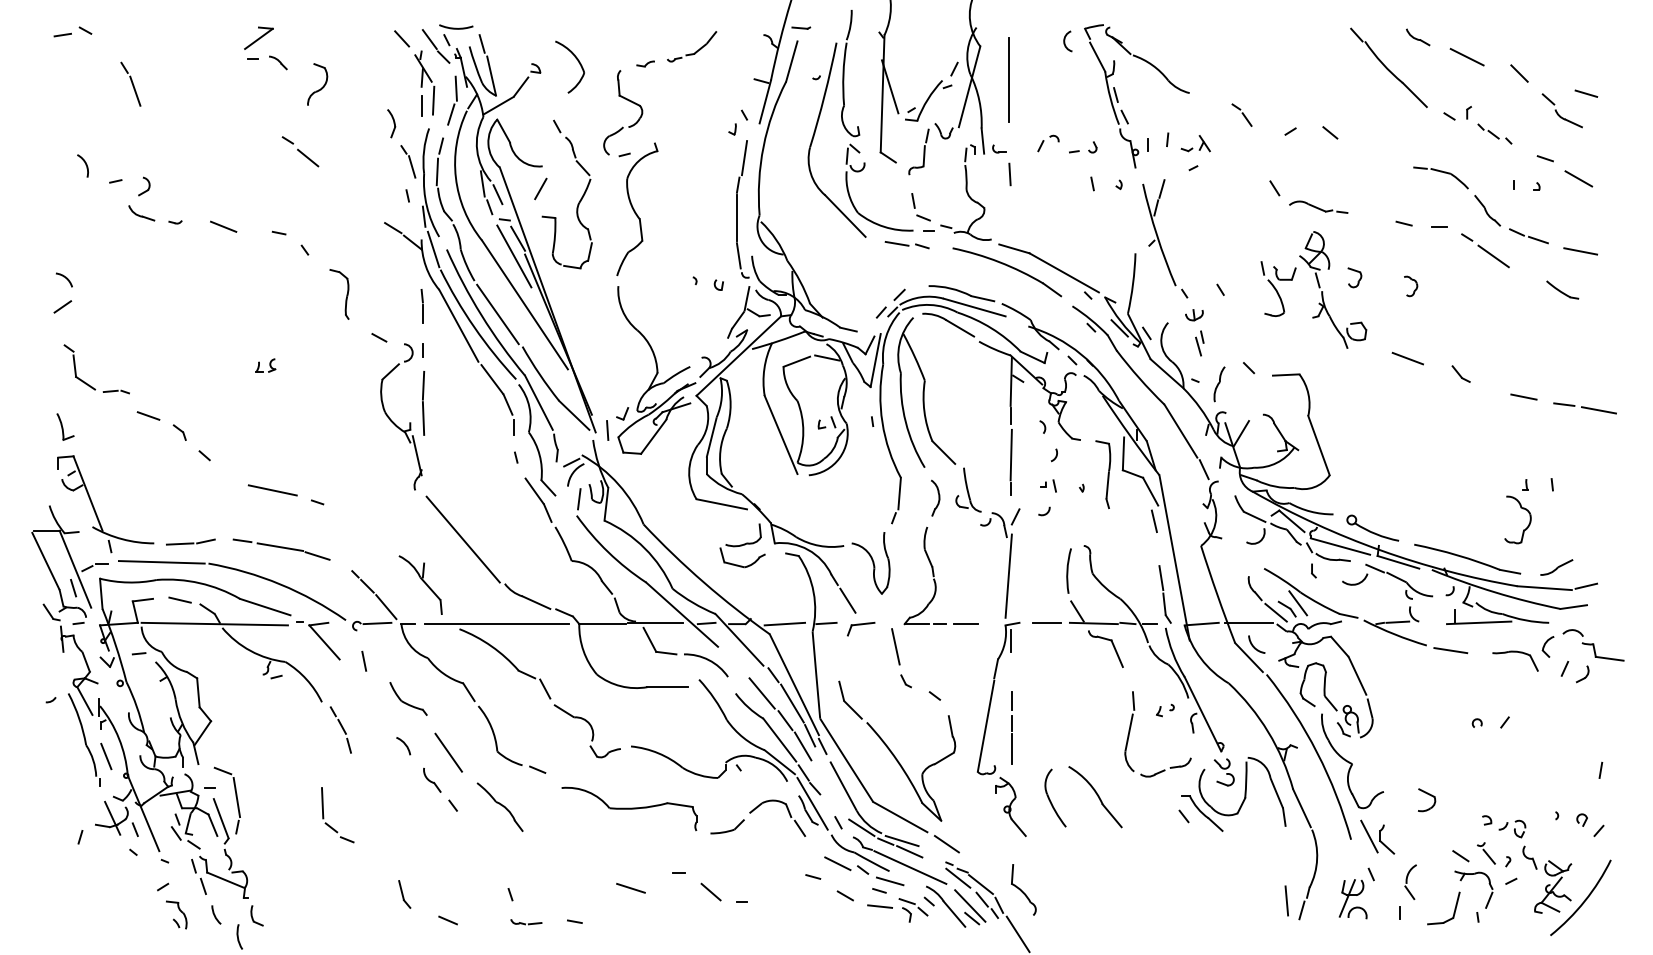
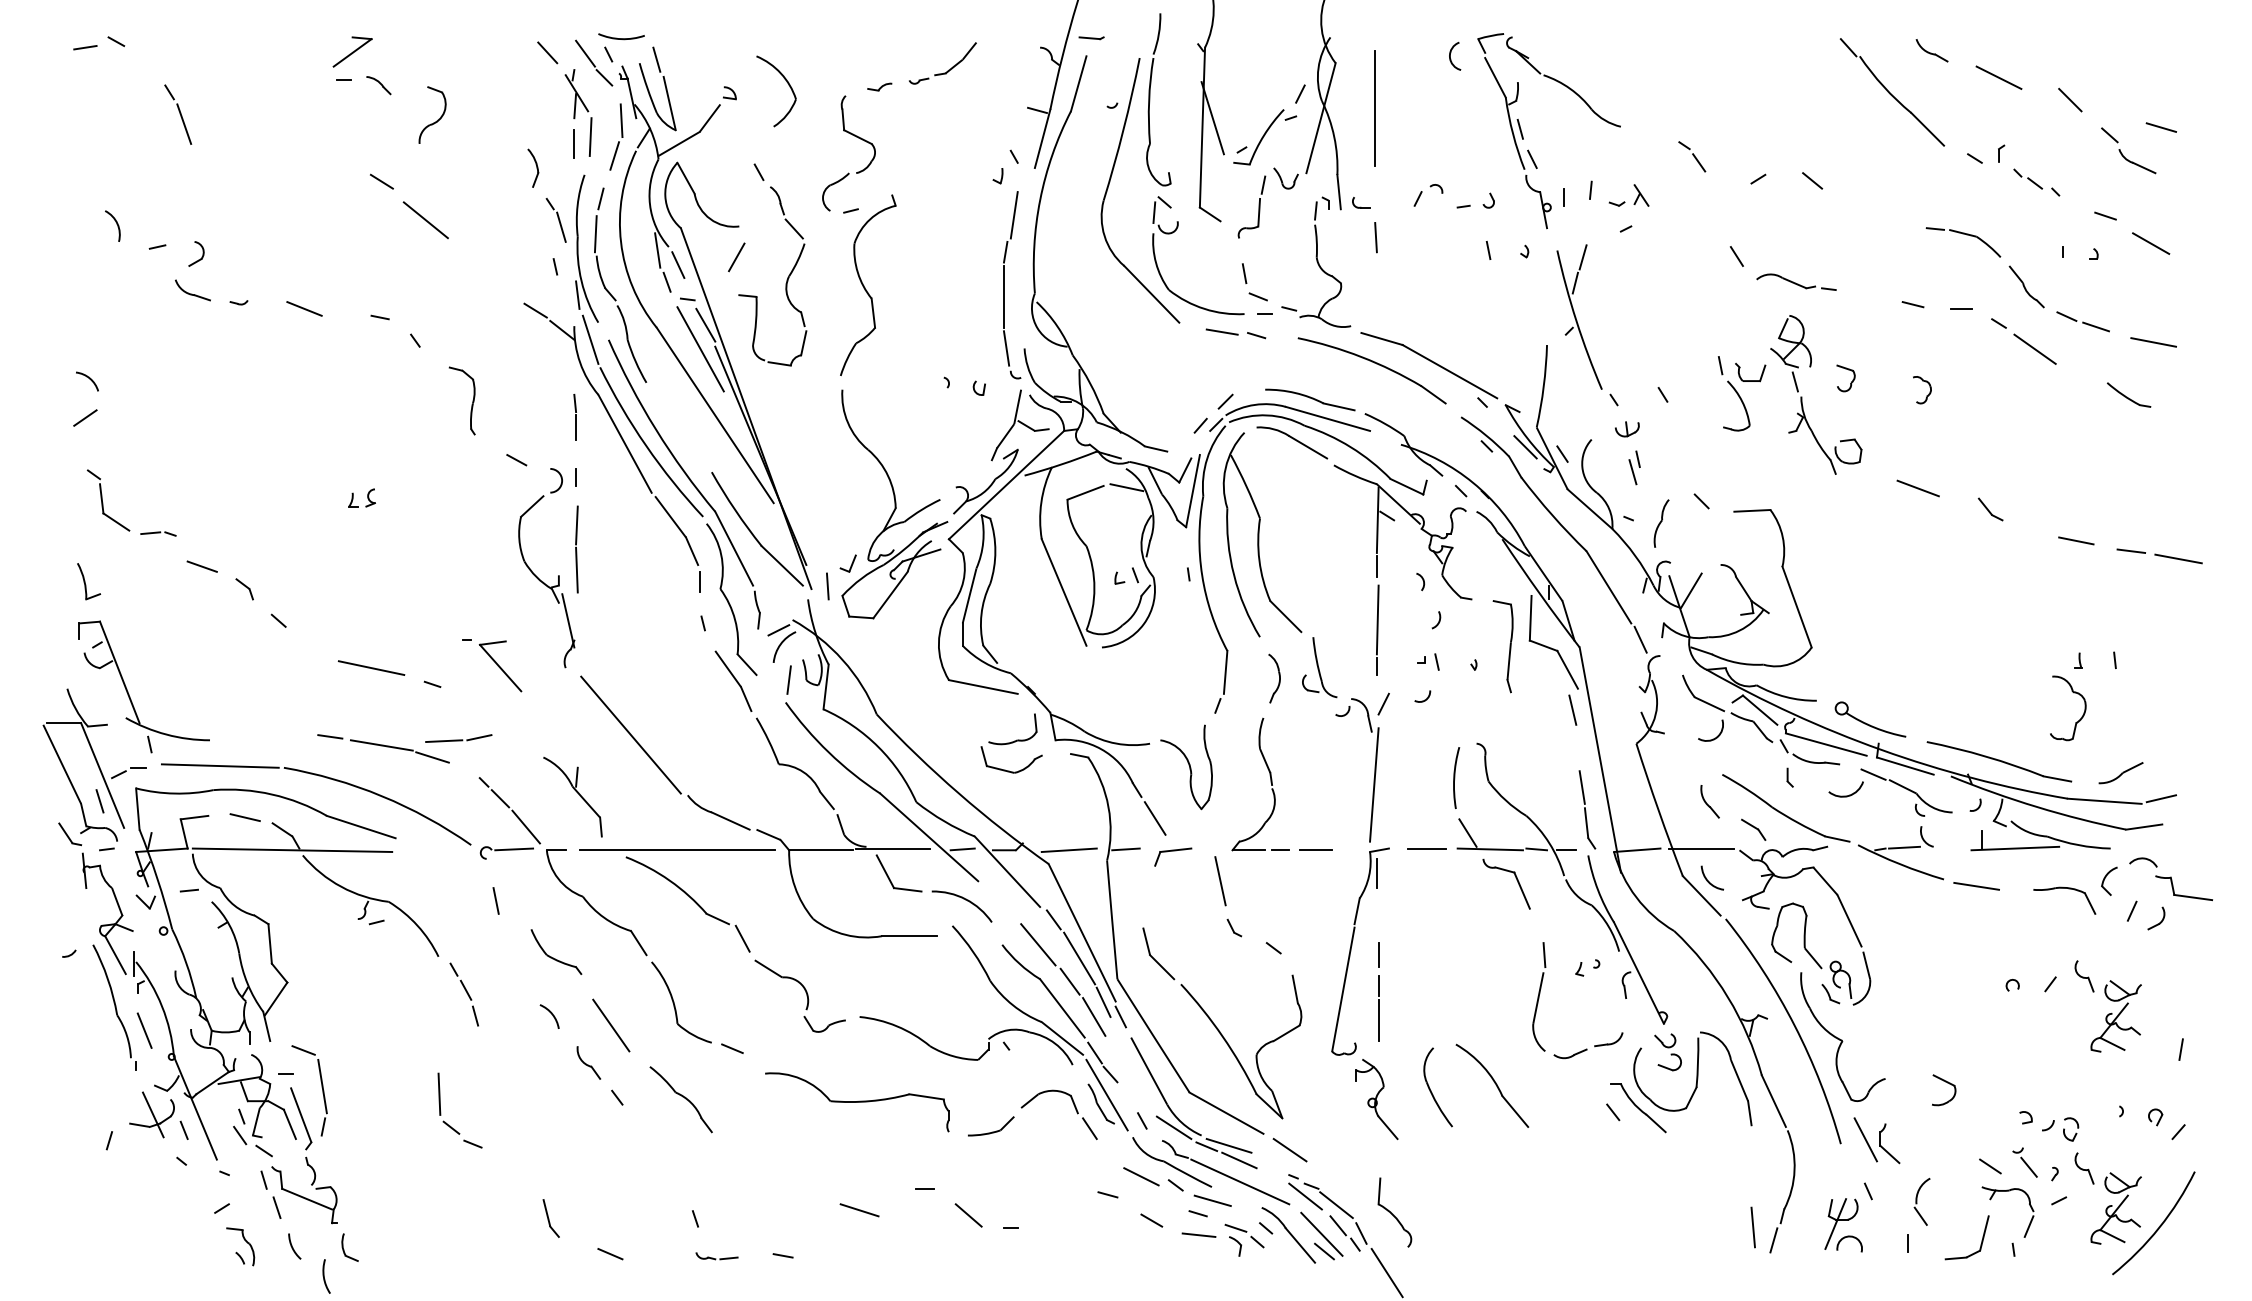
part: (300, 151) -> (409, 206), size x1.6
line: (497, 314) -> (677, 428), removed
part: (190, 541) -> (458, 737), moved
line: (1298, 603) -> (1769, 822), removed
line: (1275, 612) -> (1737, 834), removed
part: (318, 640) -> (492, 665), moved
part: (1547, 738) -> (2108, 1006), added

